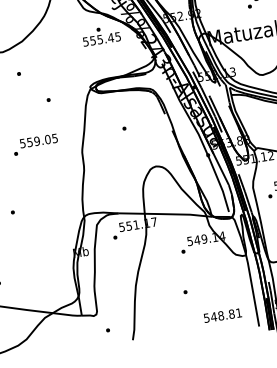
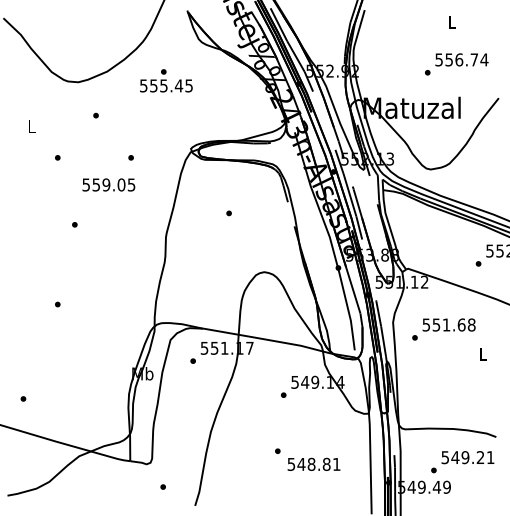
text: (101, 35) -> (166, 80), moved
text: (38, 140) -> (108, 184), moved
text: (222, 315) -> (313, 463), moved

